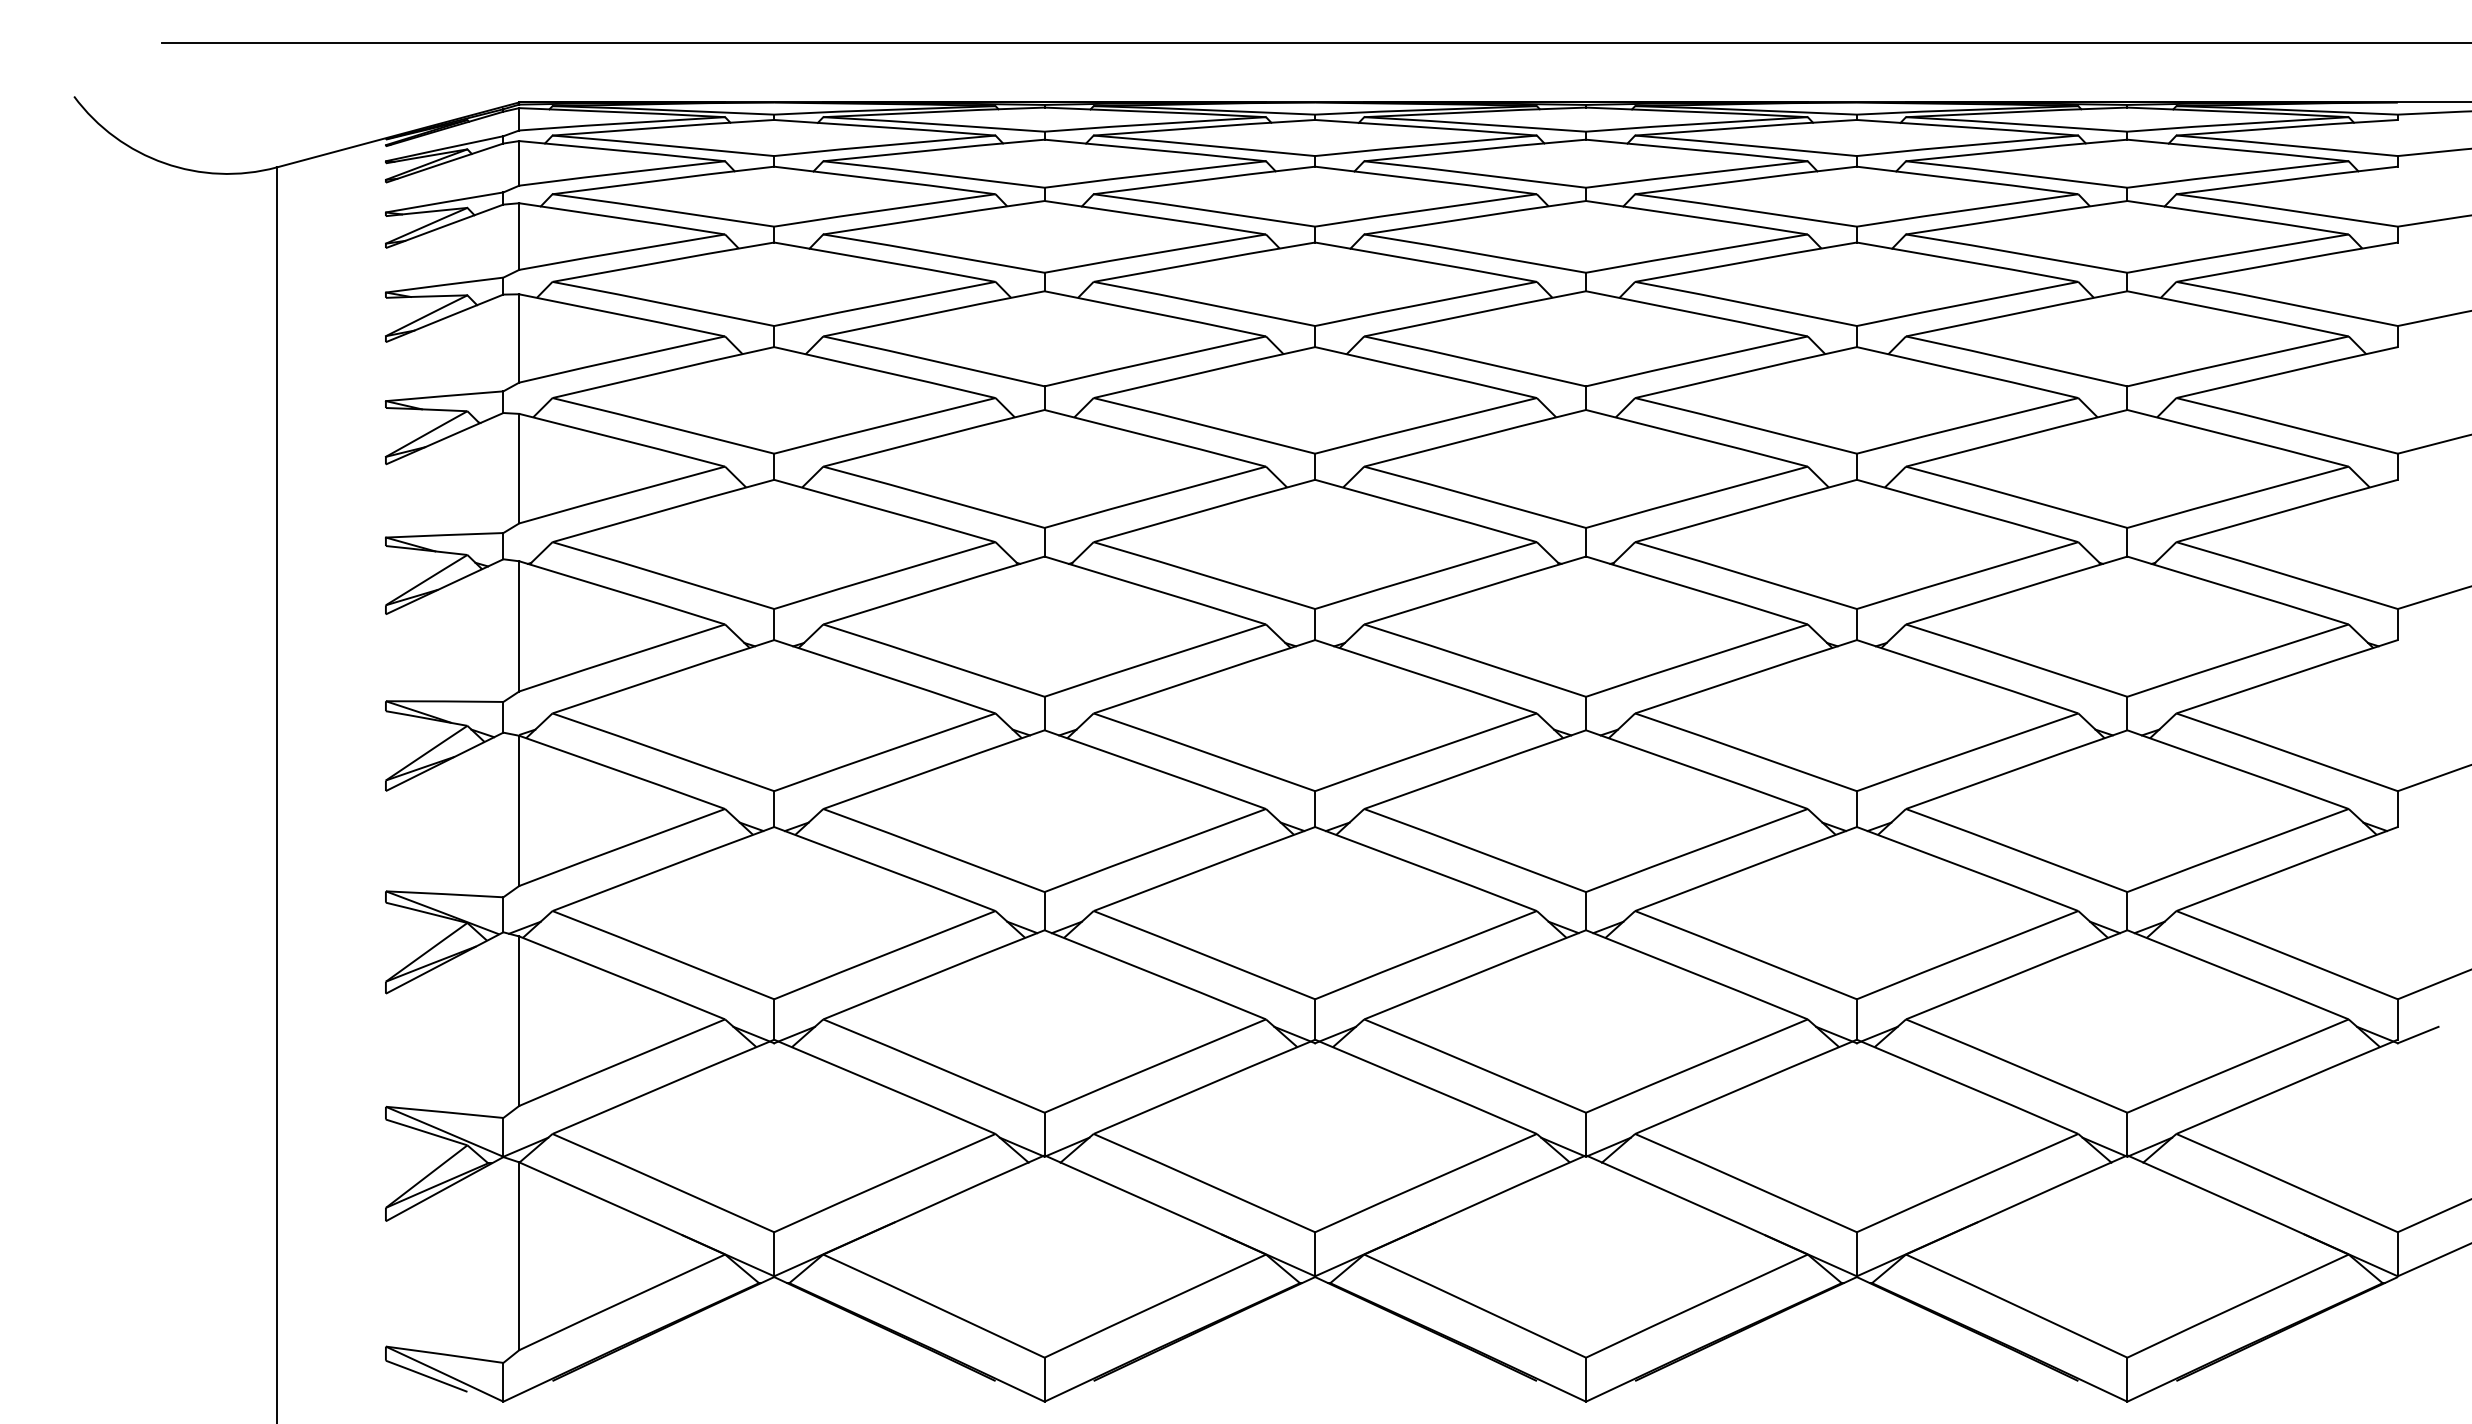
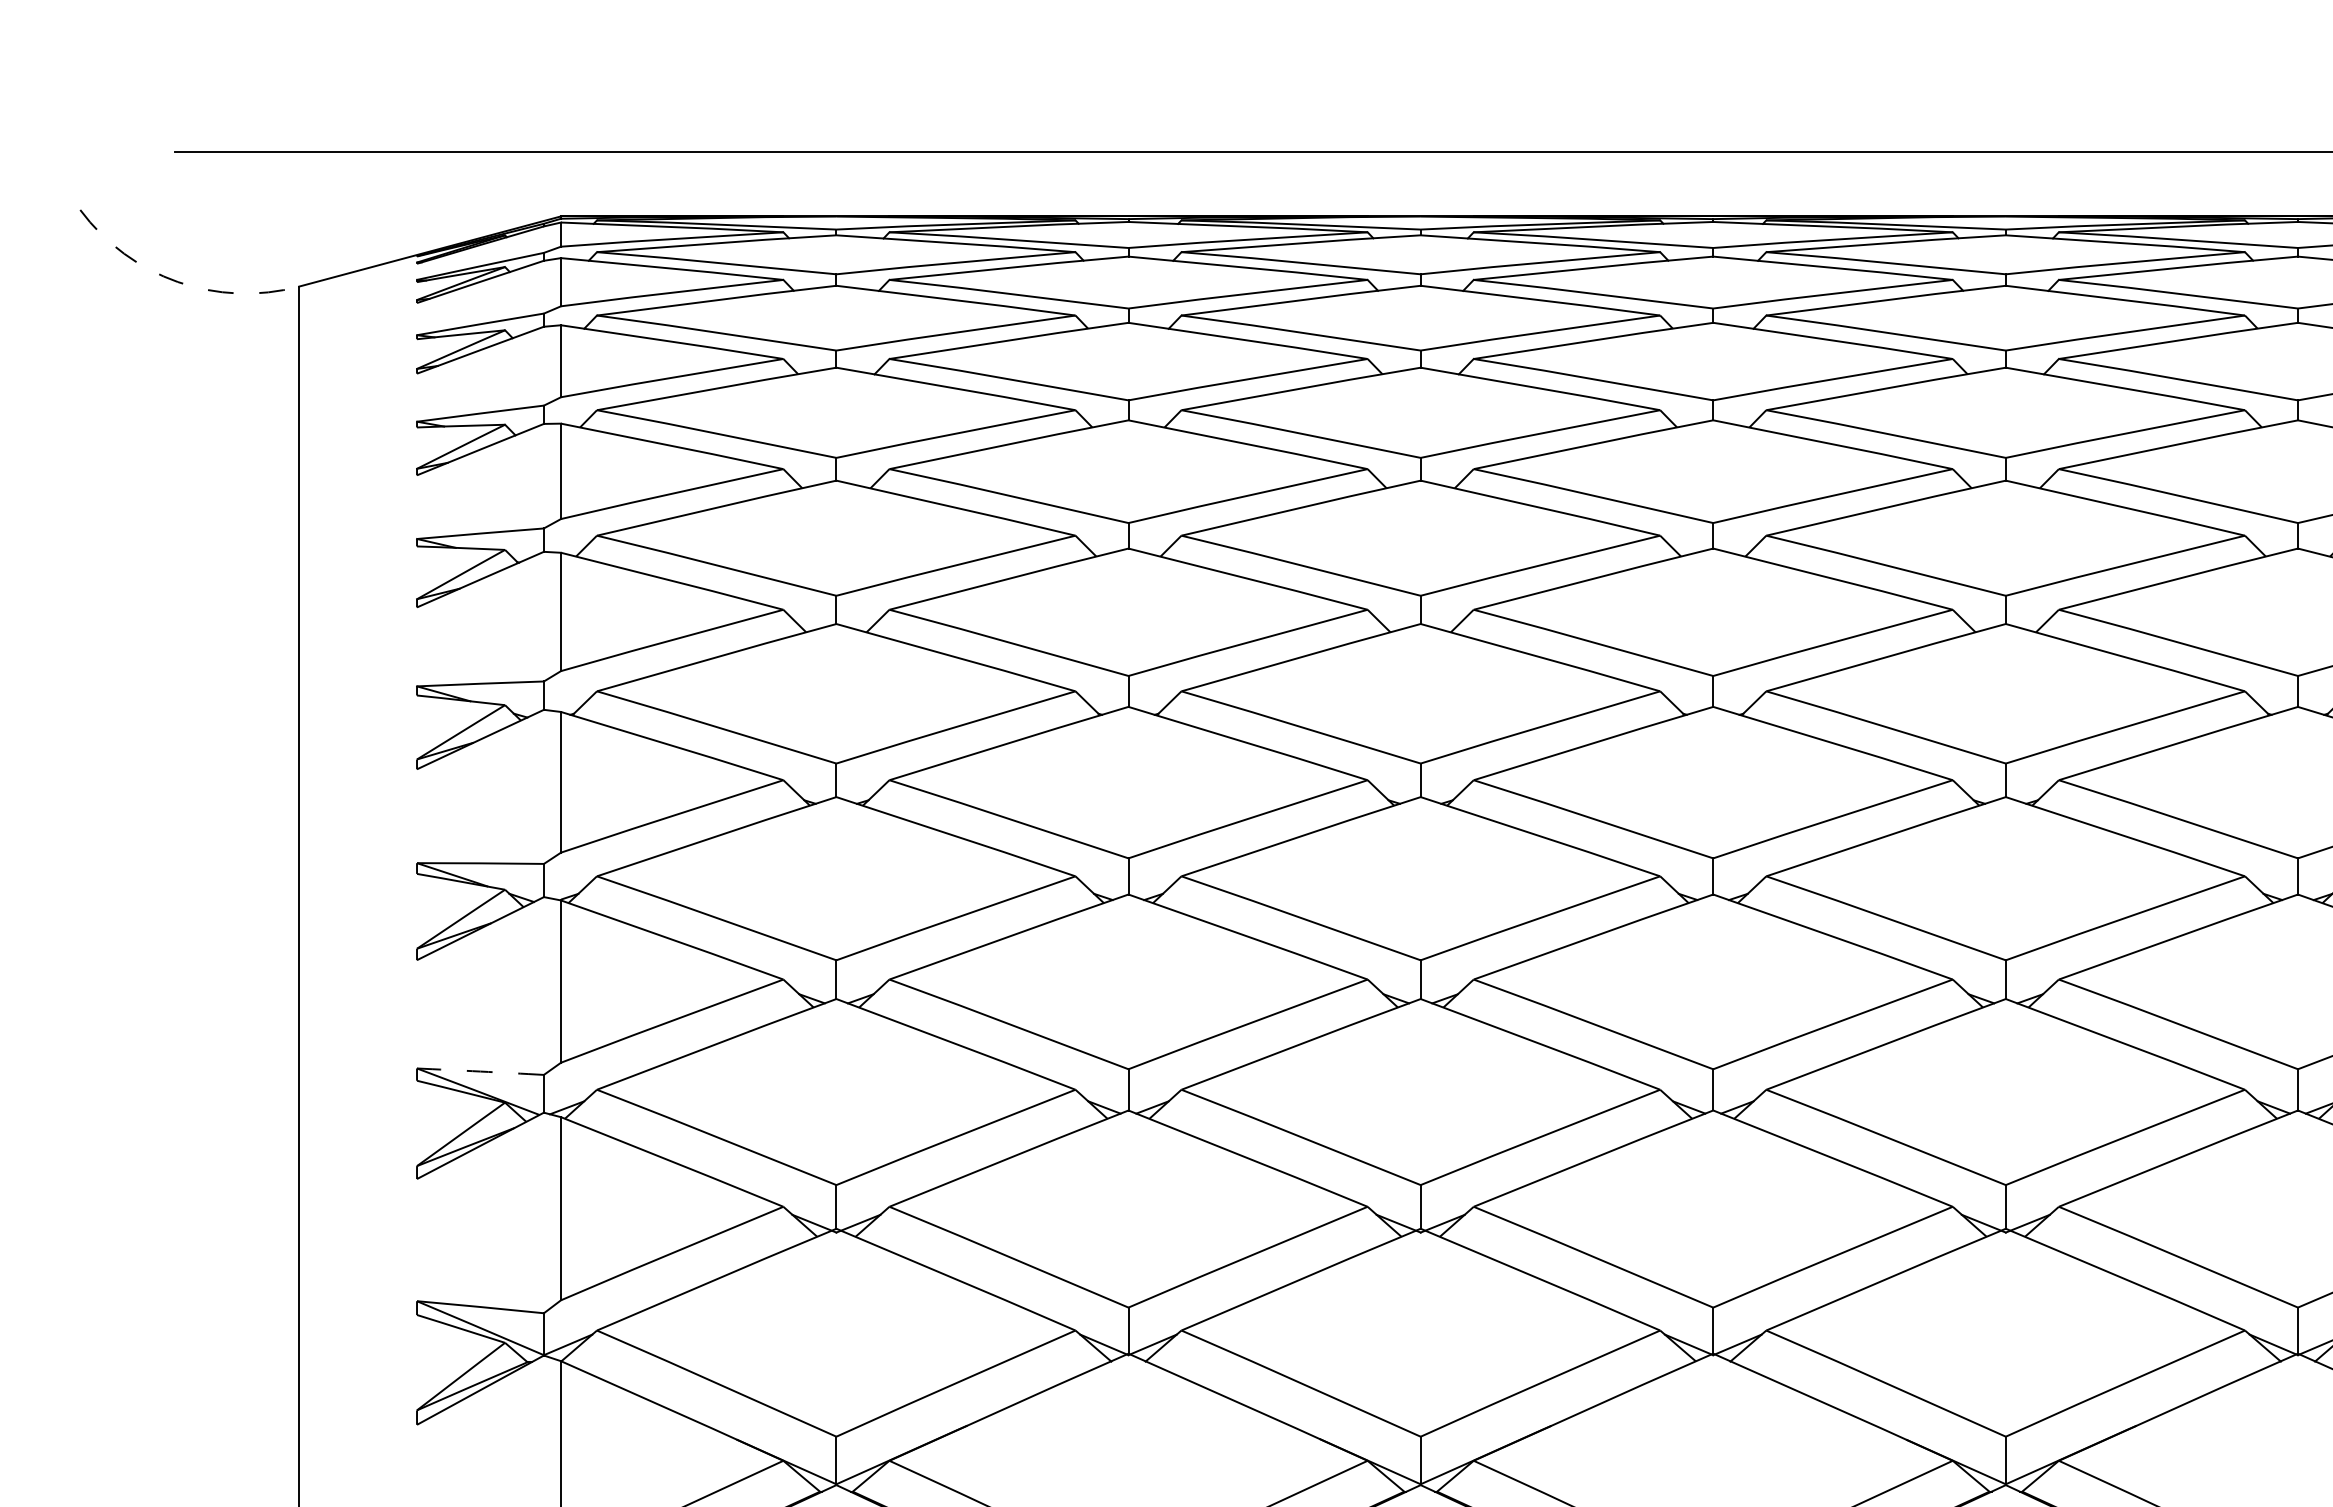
arc: (164, 163) -> (177, 282), solid -> dashed
arc: (444, 894) -> (480, 1071), solid -> dashed

